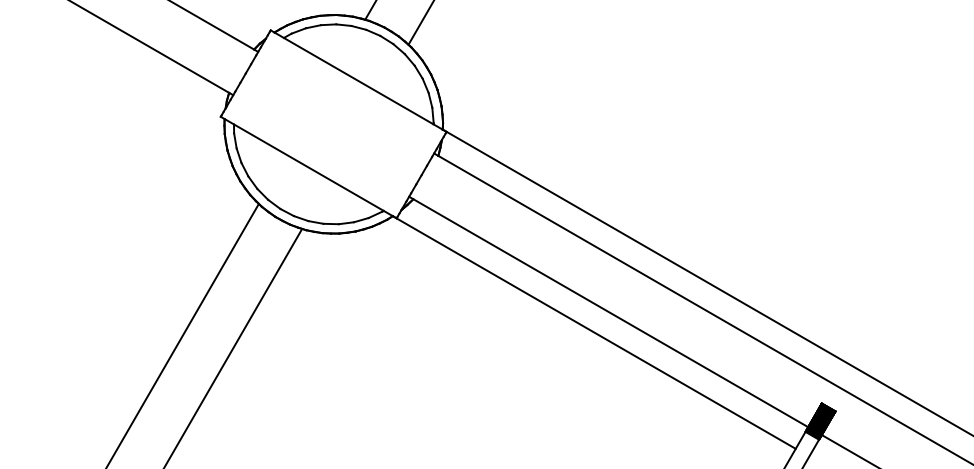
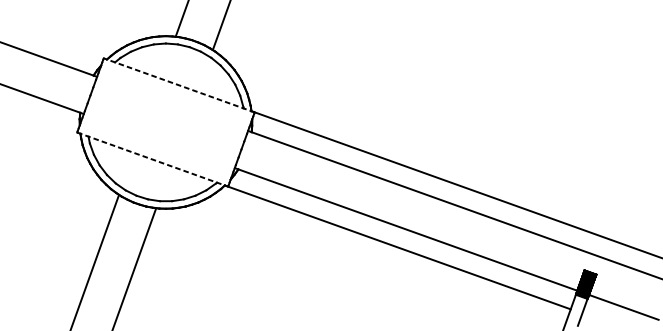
line: (358, 81) -> (179, 85), solid -> dashed
line: (308, 167) -> (152, 159), solid -> dashed

